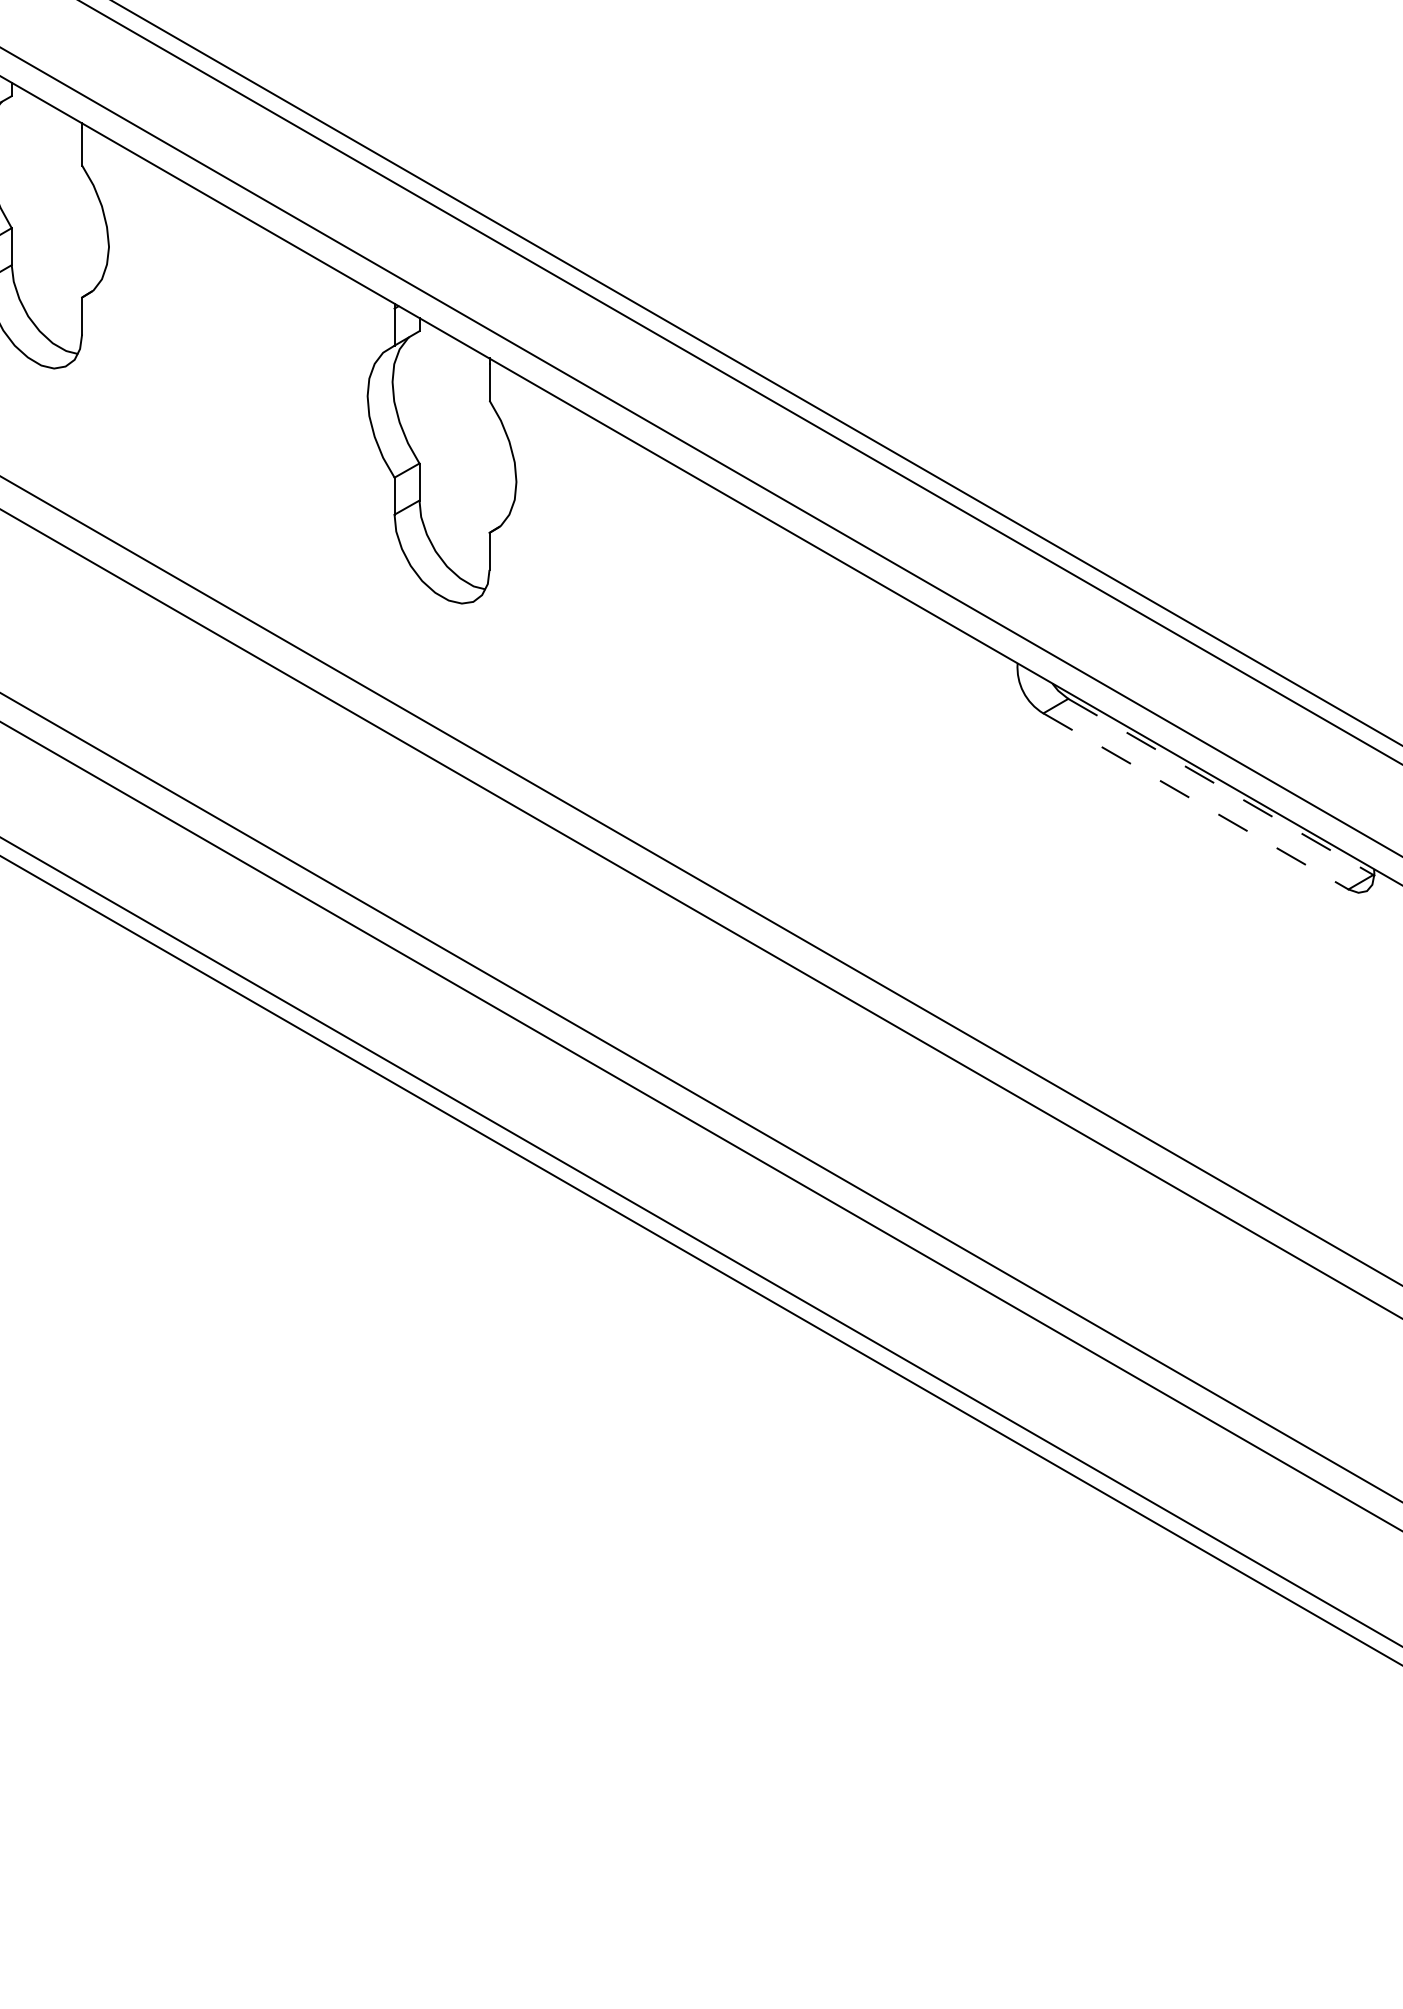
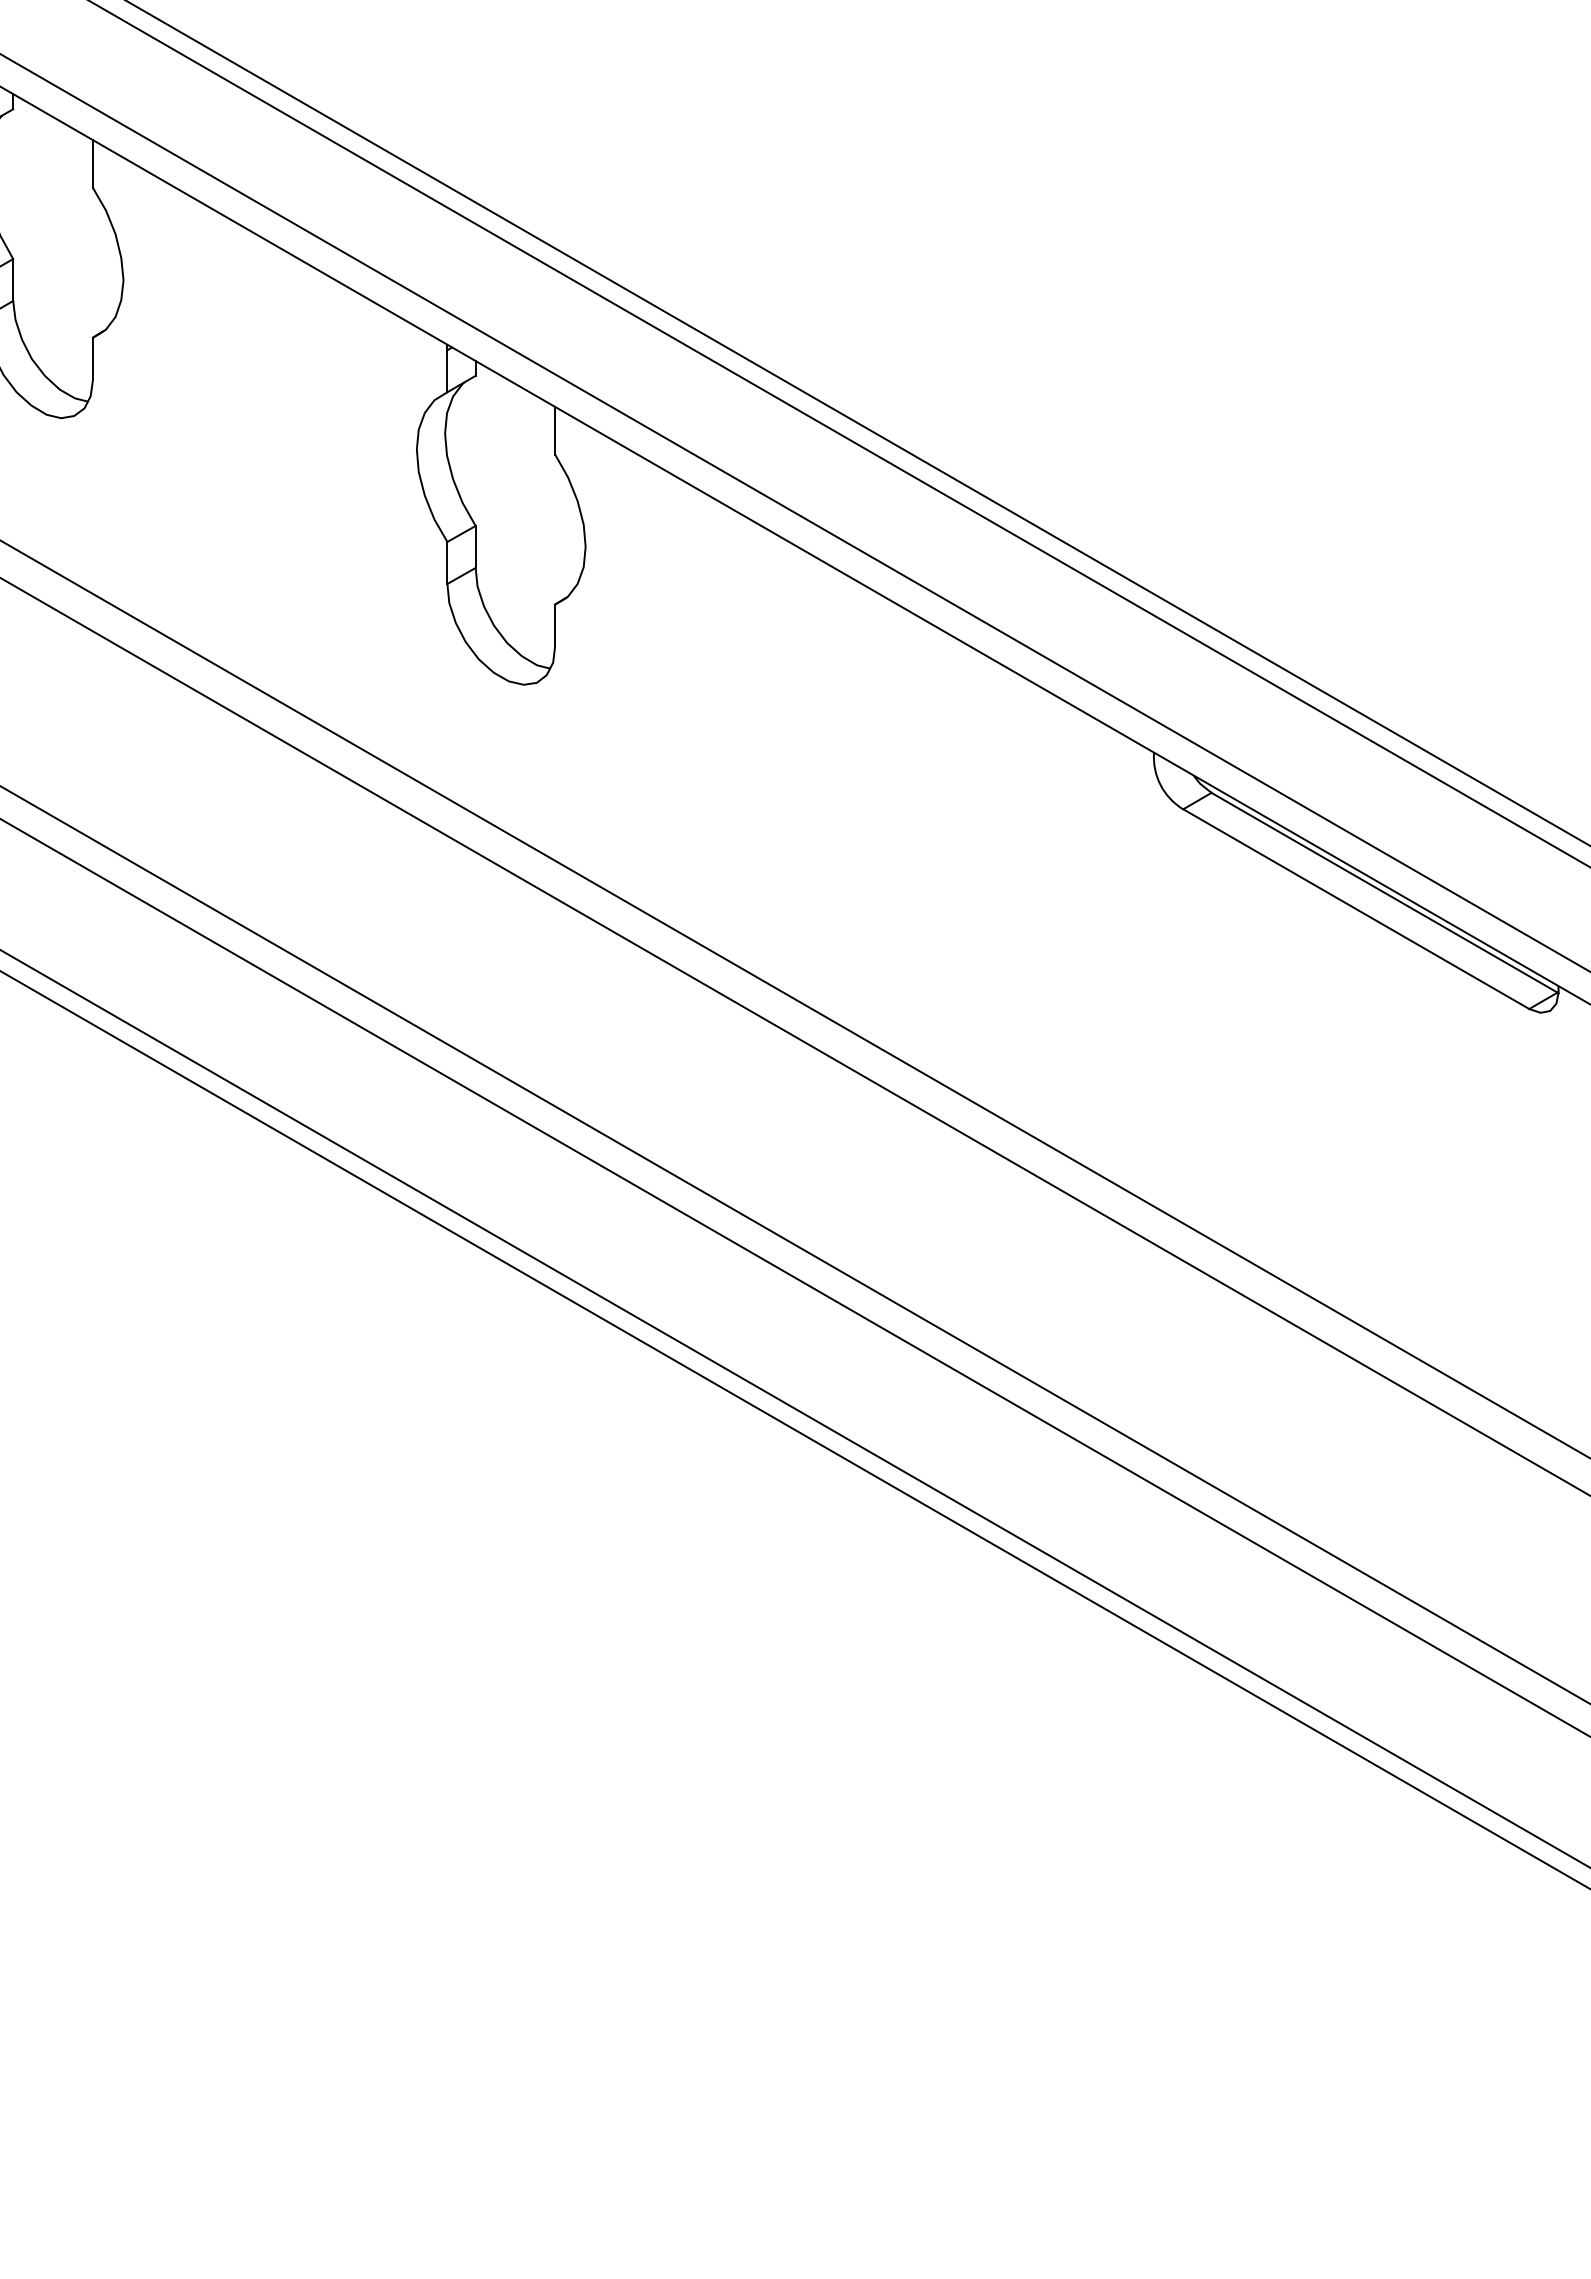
line: (1220, 786) -> (1384, 892), dashed -> solid
line: (1196, 801) -> (1356, 909), dashed -> solid

